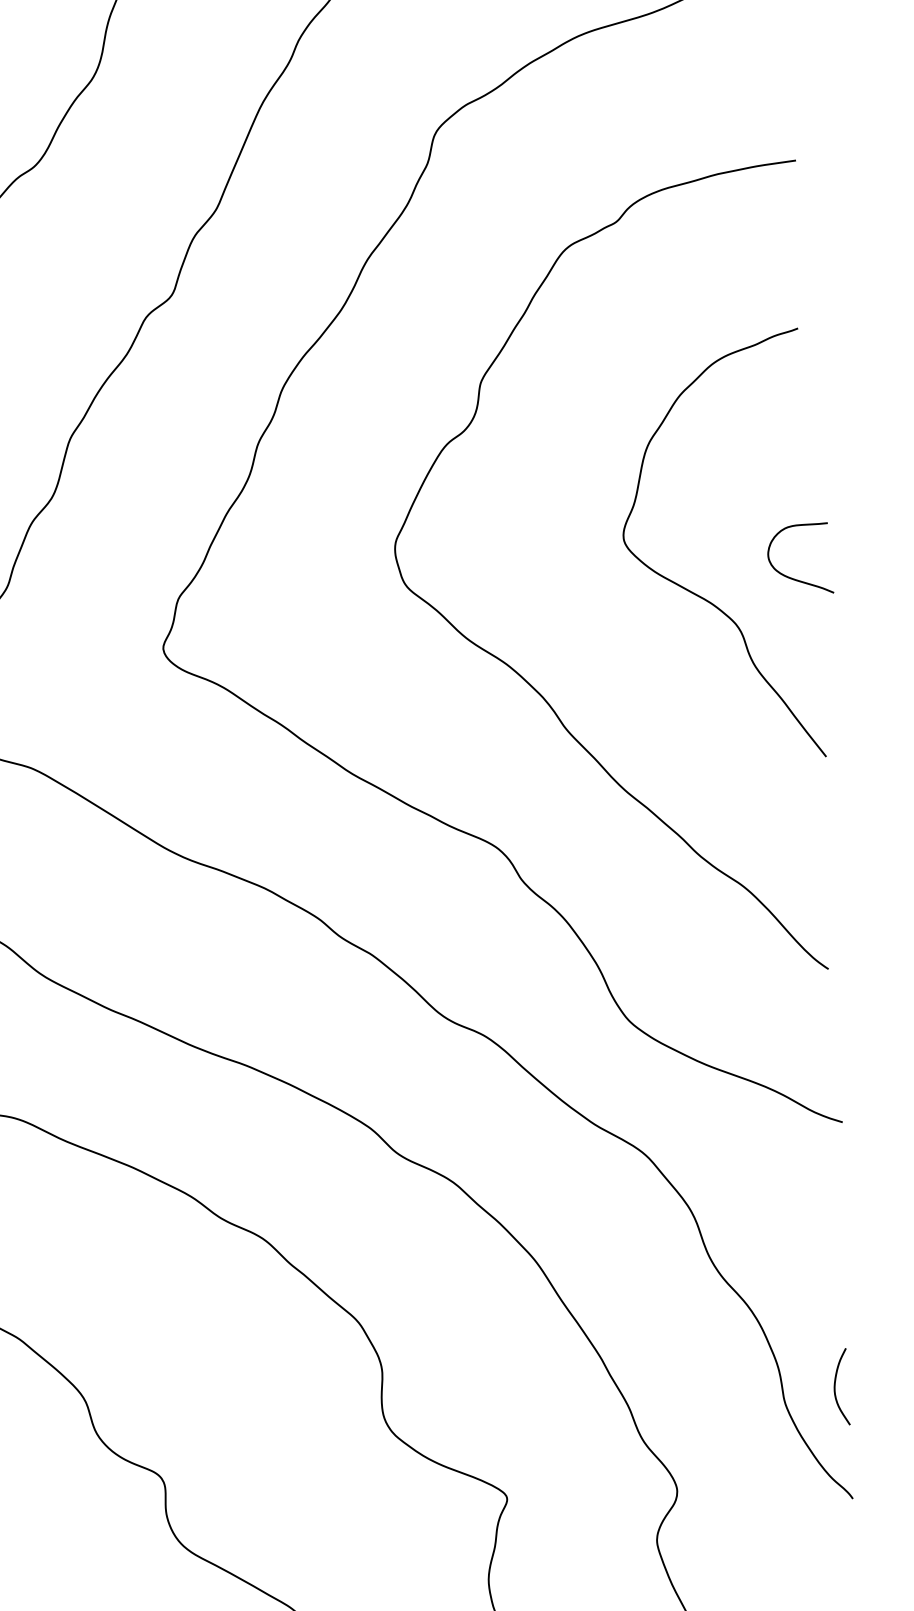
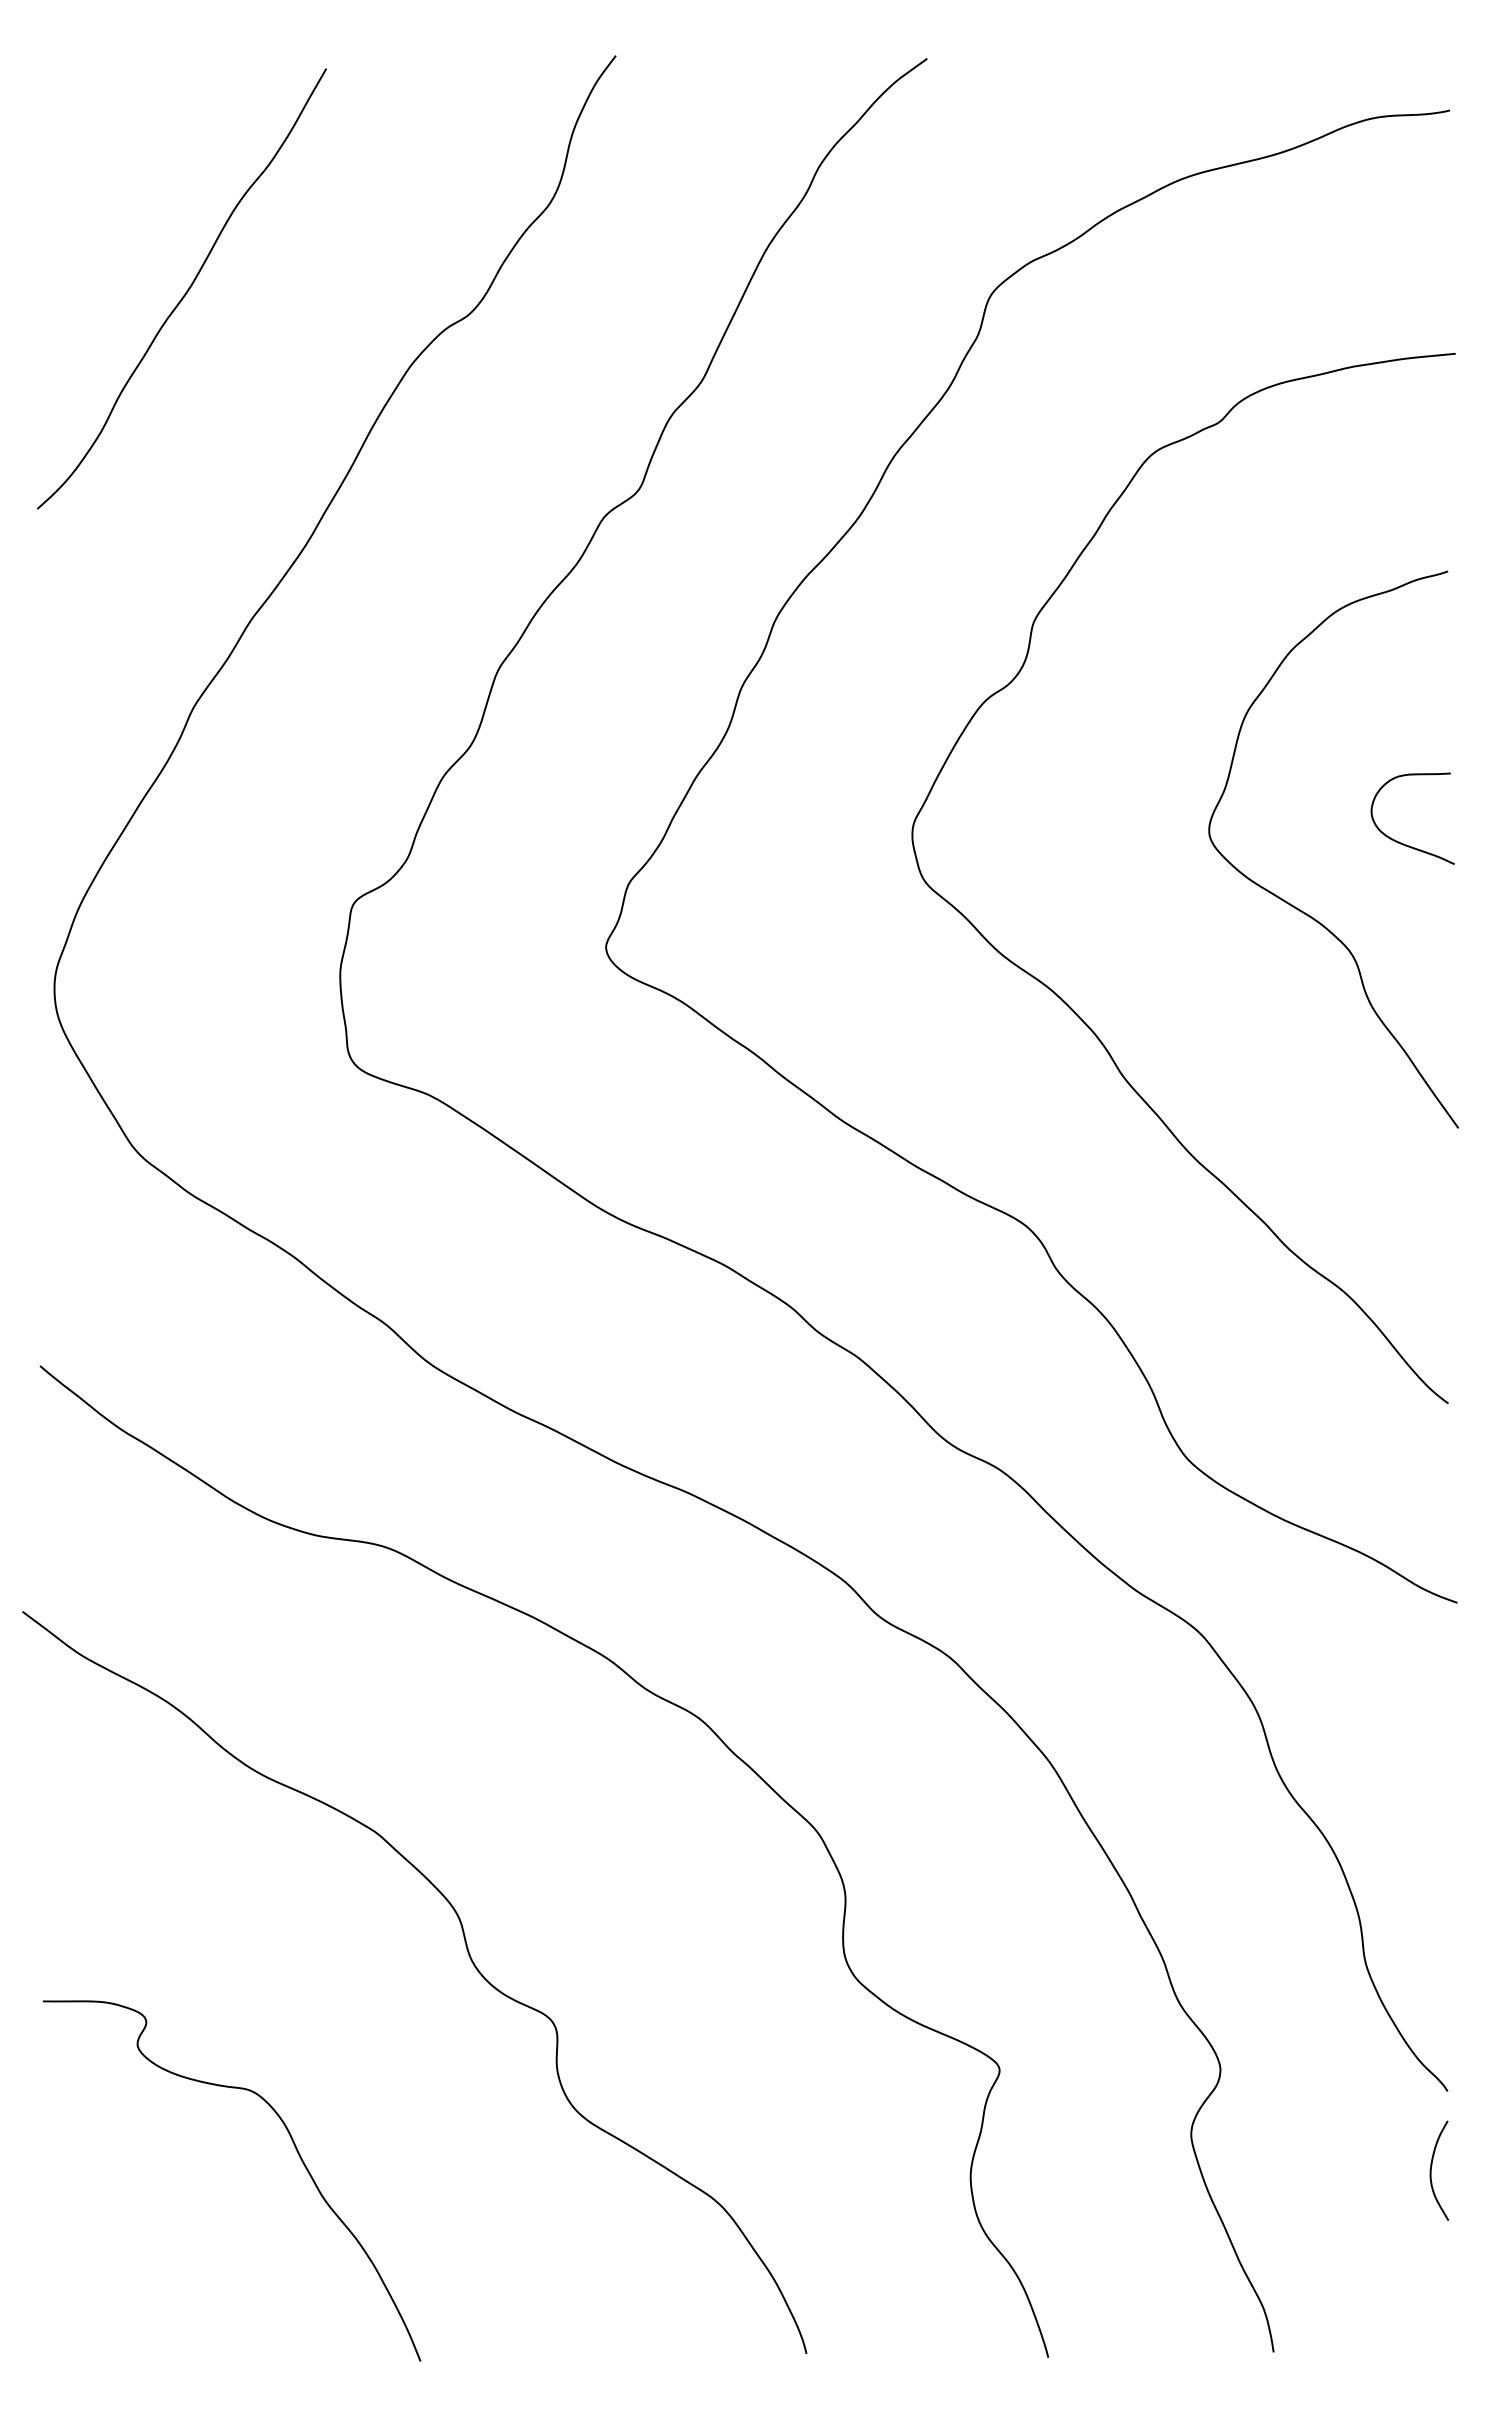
curve: (794, 578) -> (1404, 843), moved
curve: (835, 1387) -> (1431, 2170), moved

